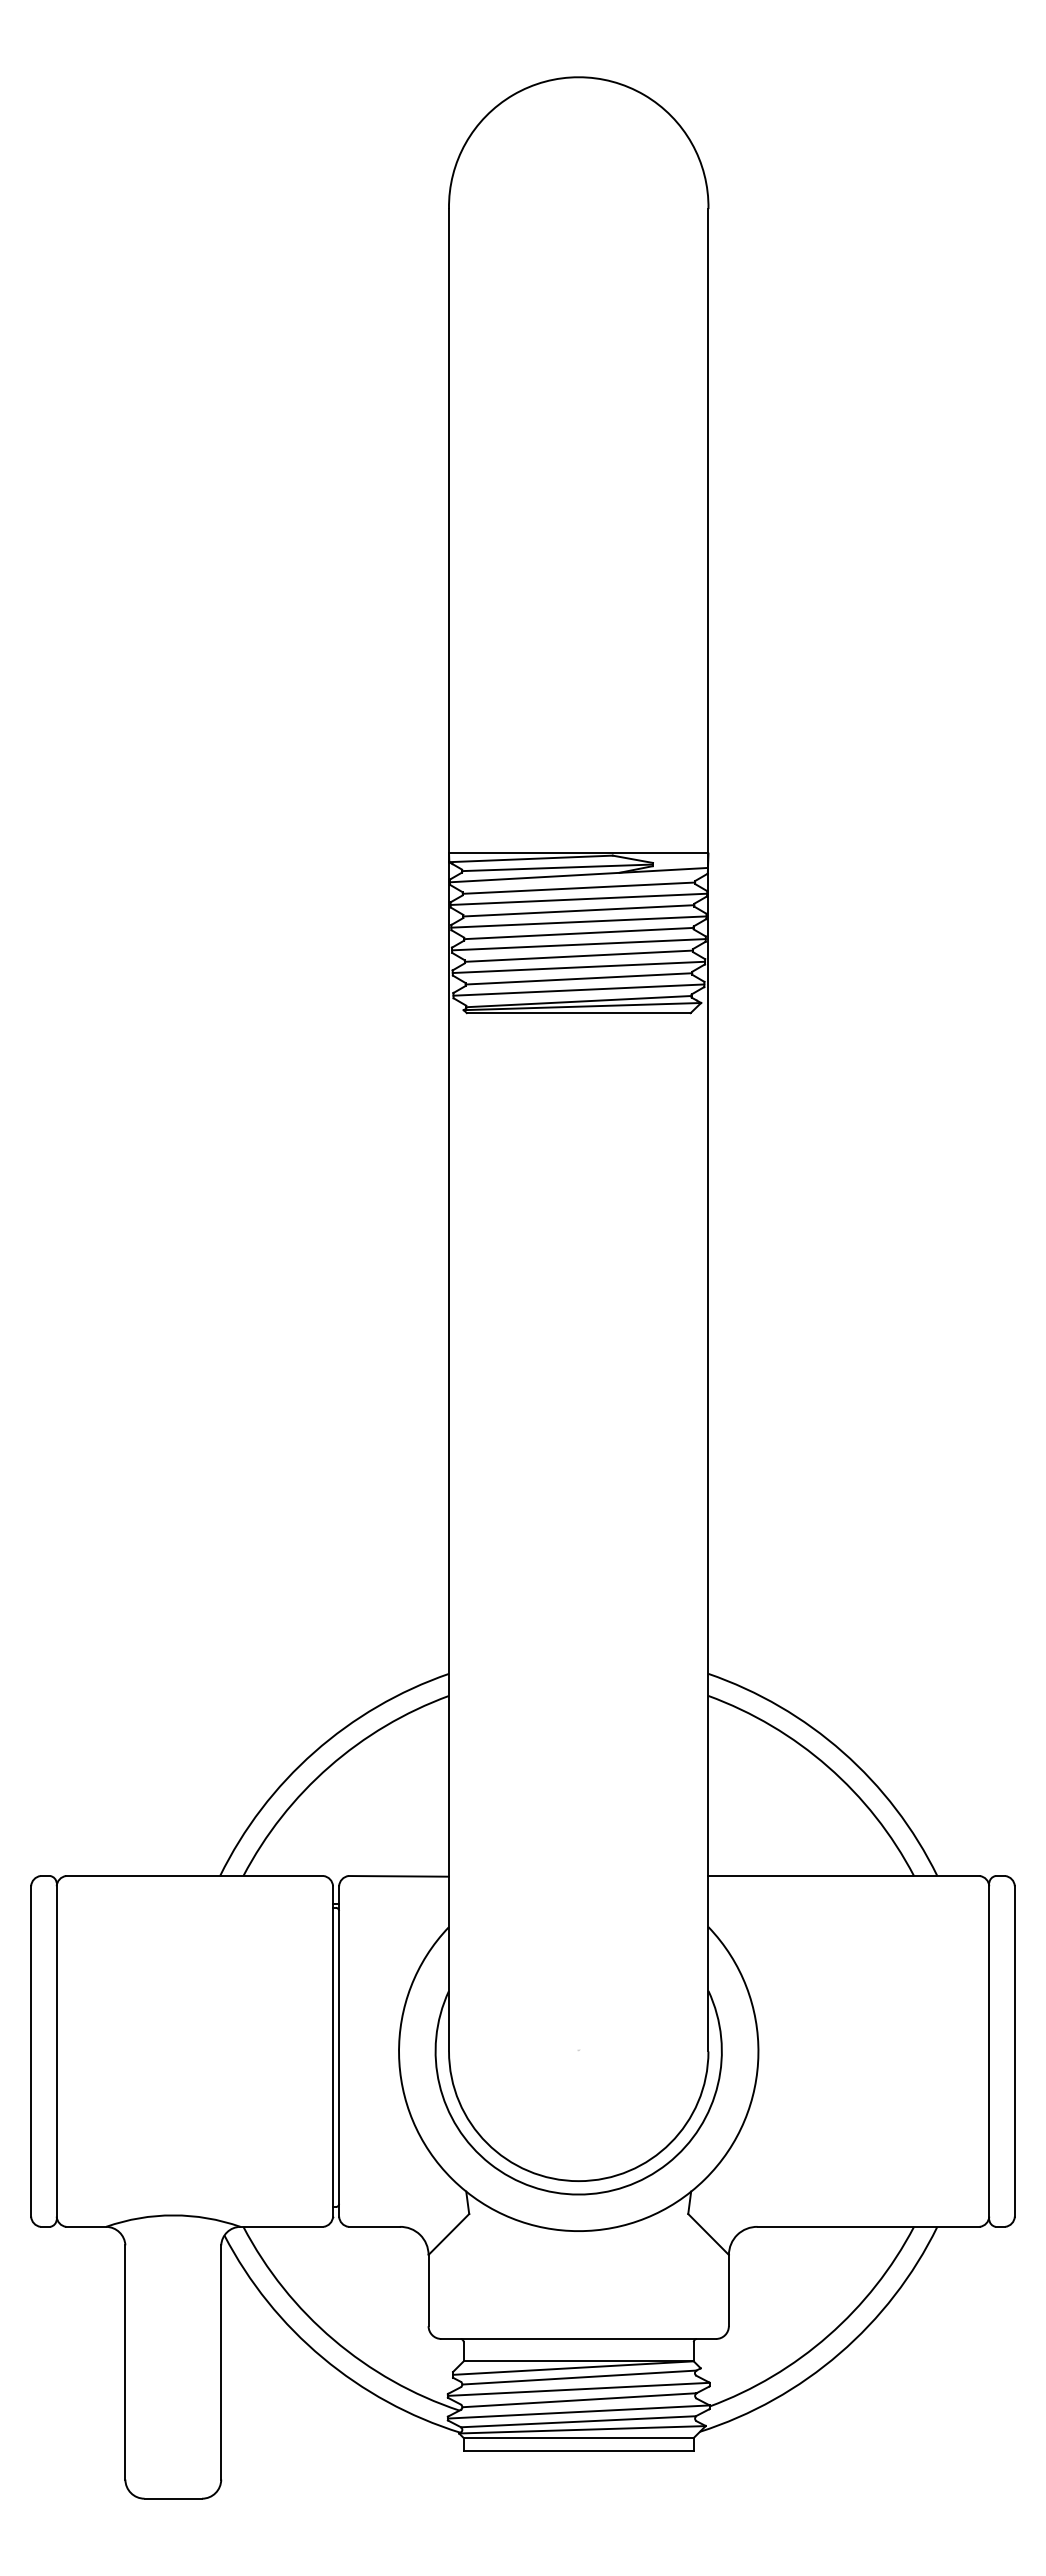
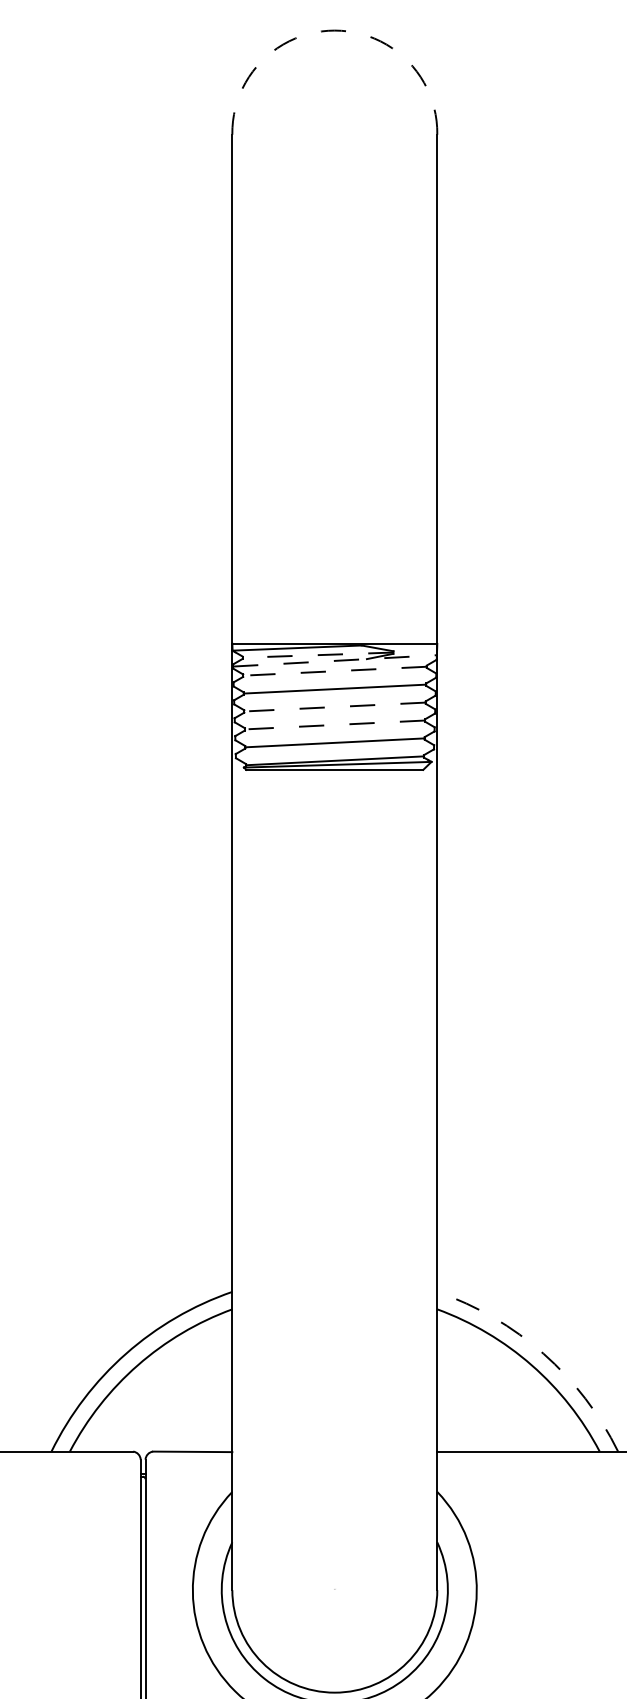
arc: (578, 77) -> (334, 30), solid -> dashed
line: (557, 867) -> (318, 654), solid -> dashed
line: (579, 875) -> (335, 661), solid -> dashed
line: (578, 888) -> (334, 671), solid -> dashed
line: (578, 898) -> (334, 679), removed
line: (578, 921) -> (334, 697), removed
line: (578, 933) -> (334, 707), solid -> dashed
line: (578, 944) -> (334, 715), removed
line: (578, 956) -> (334, 725), solid -> dashed
line: (578, 967) -> (334, 733), removed
line: (578, 989) -> (334, 751), removed
arc: (842, 1752) -> (543, 1354), solid -> dashed

